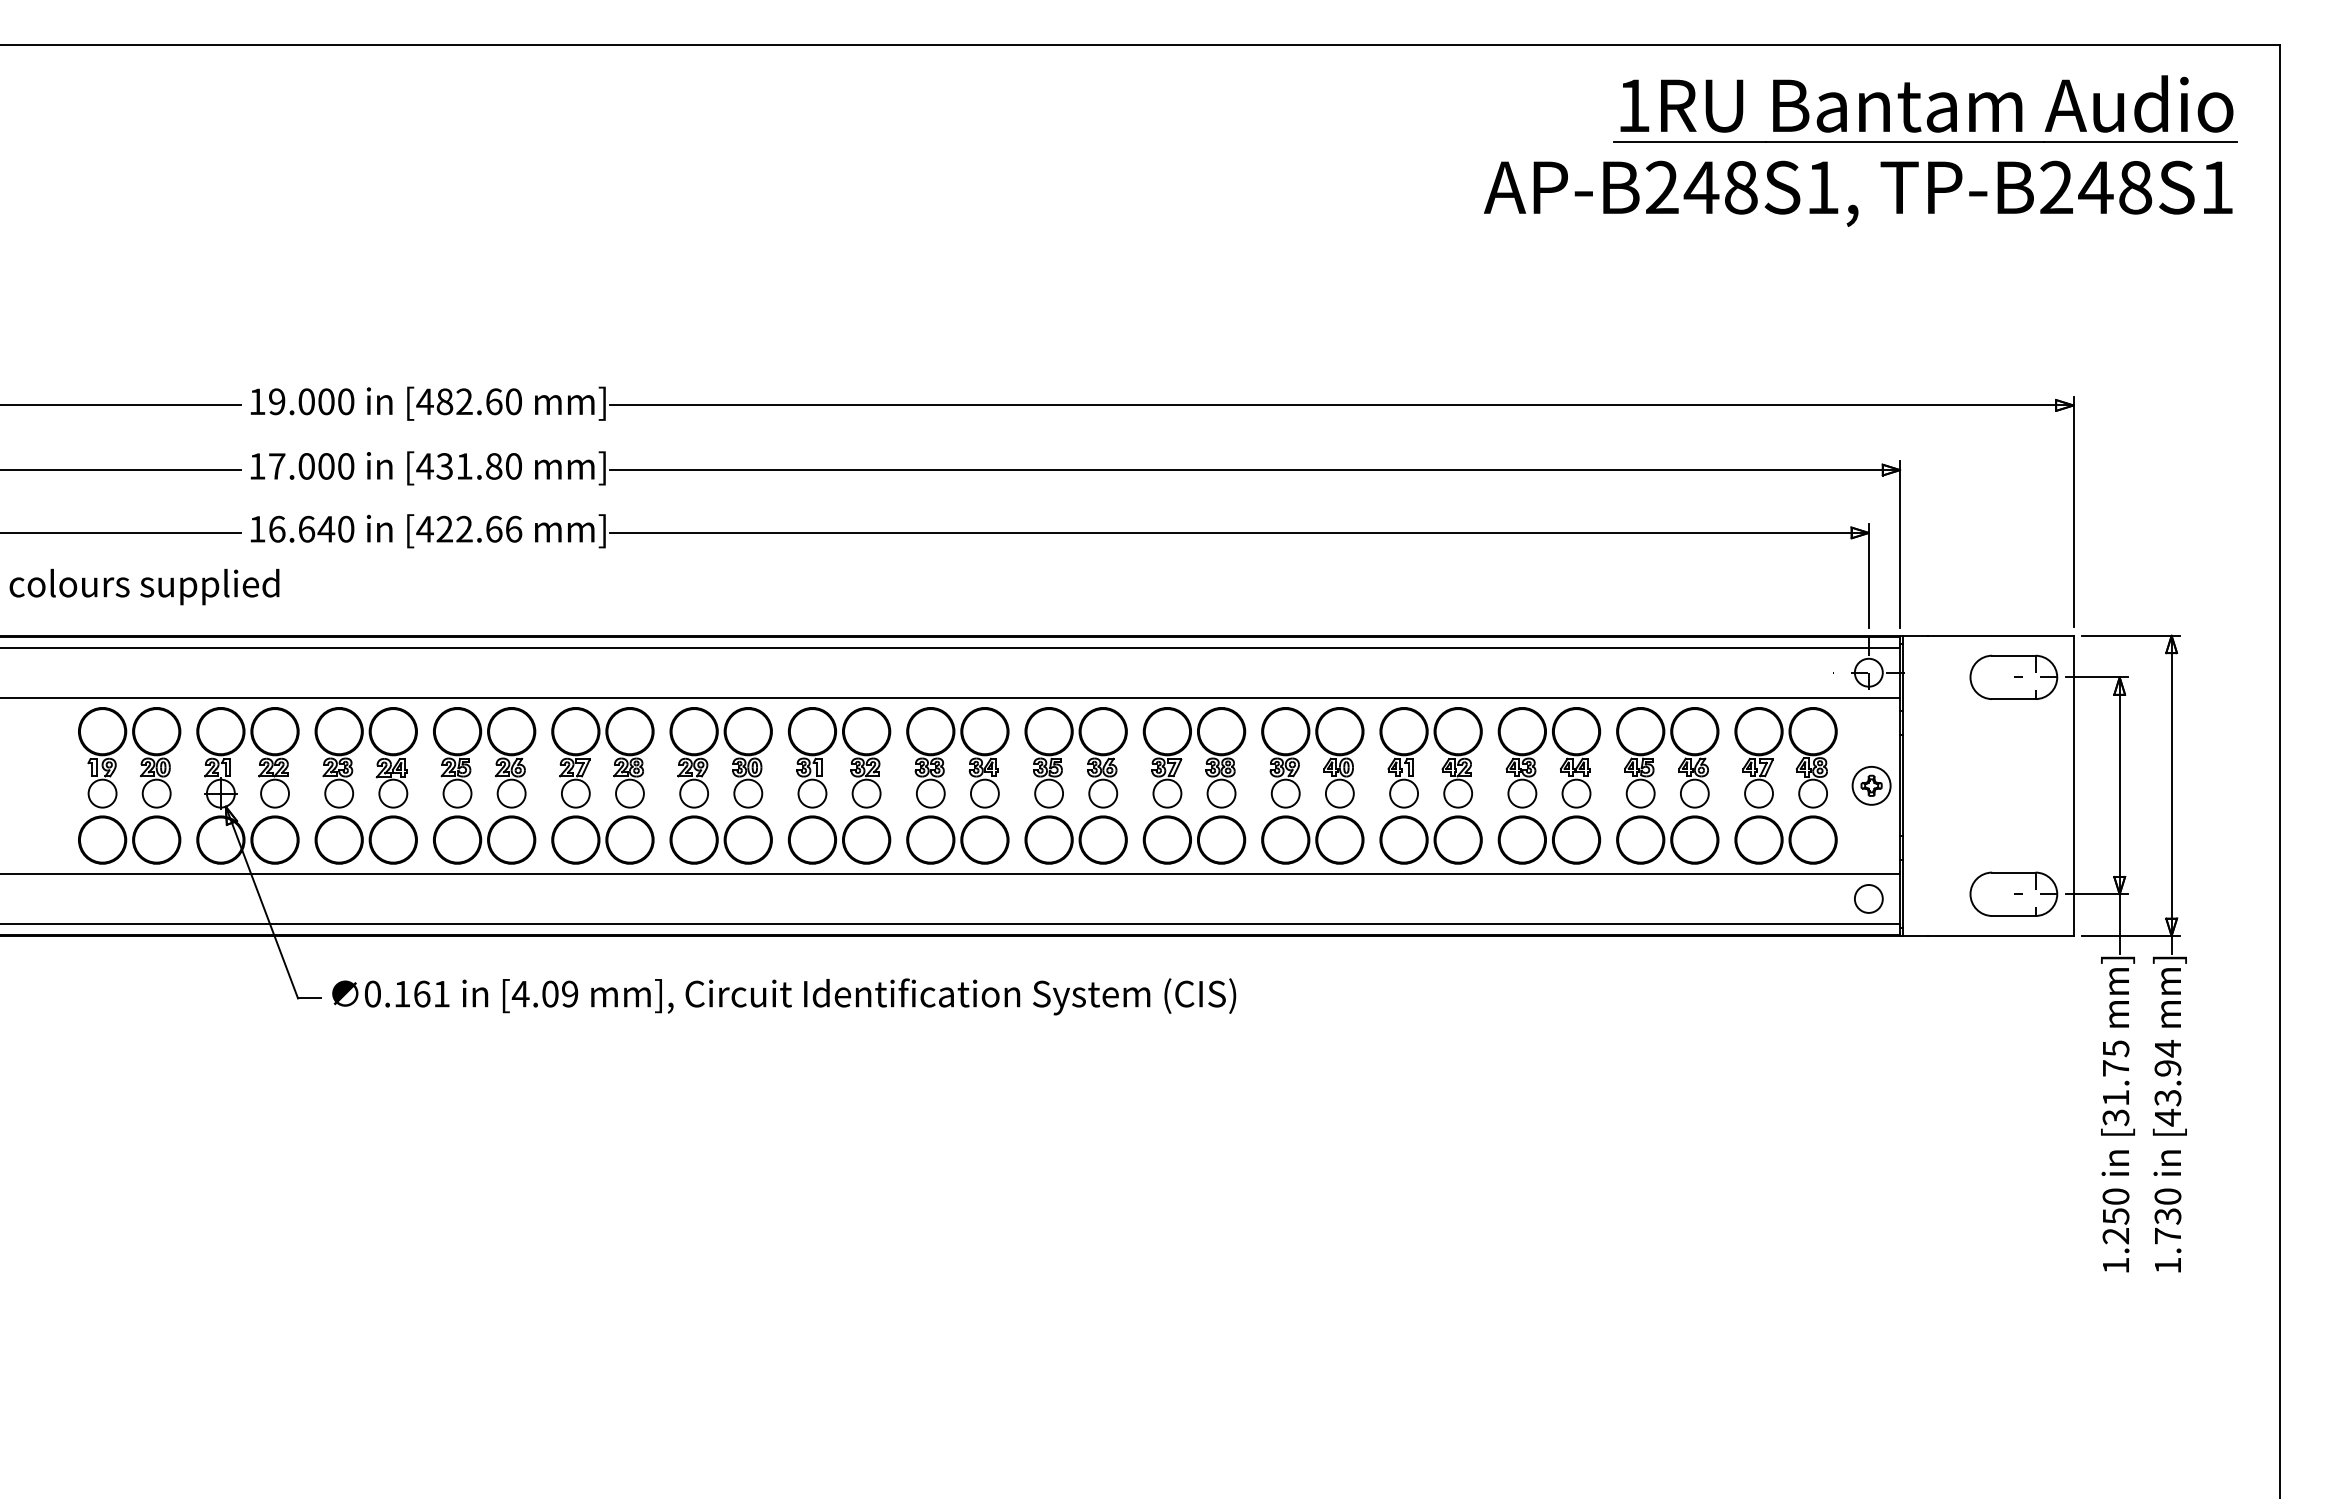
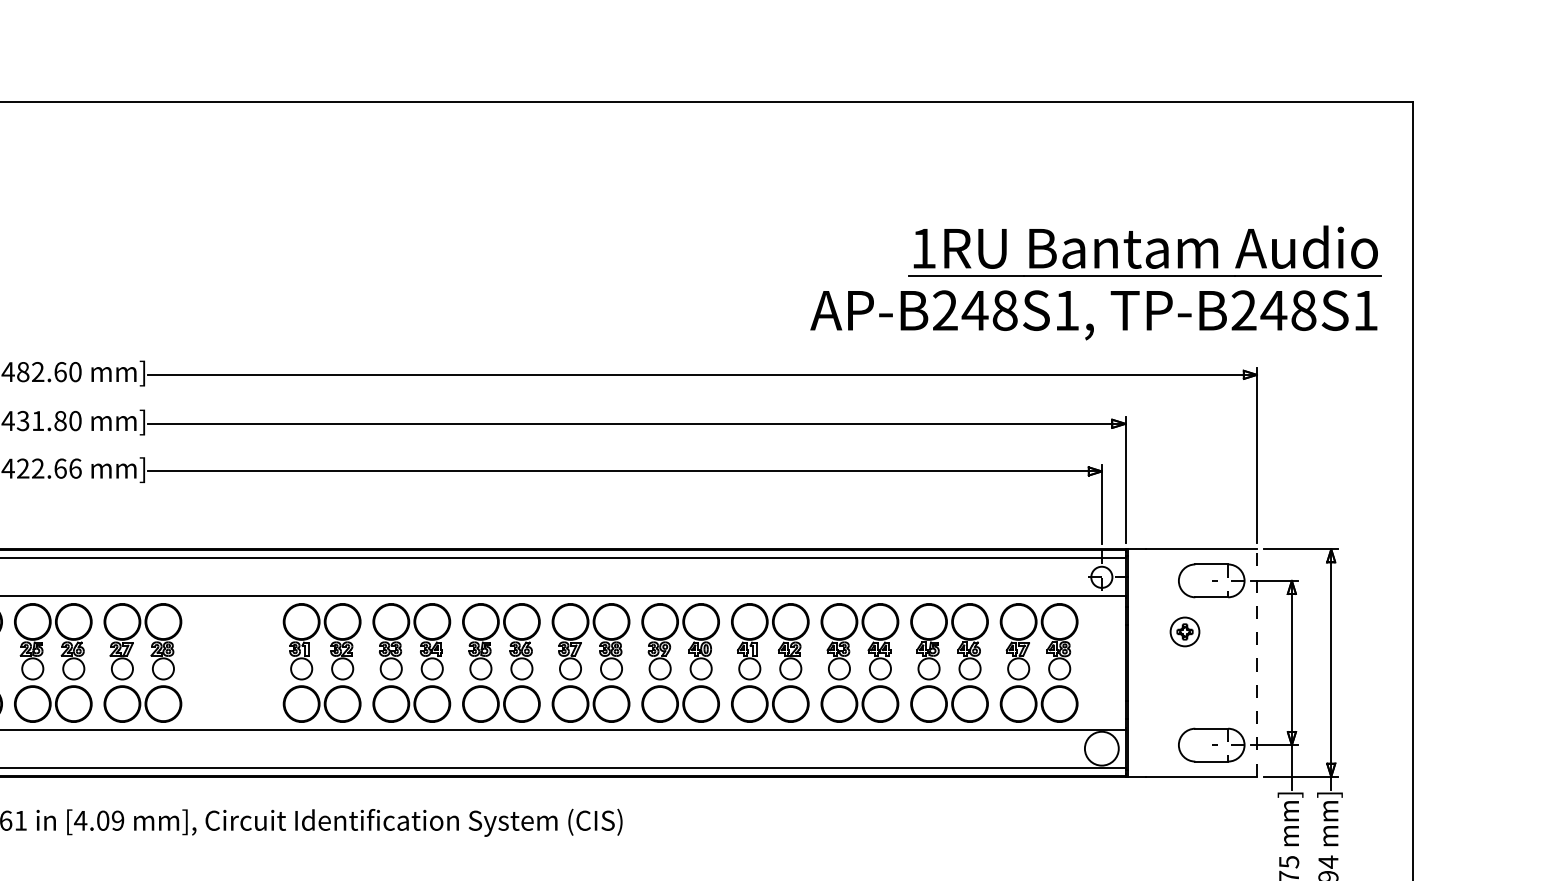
part: (1860, 142) -> (1095, 276), moved
part: (1871, 785) -> (1184, 631), moved
line: (2073, 785) -> (1256, 662), solid -> dashed
part: (708, 788) -> (222, 665), removed
circle: (1868, 898) -> (1101, 748), size x1.6

